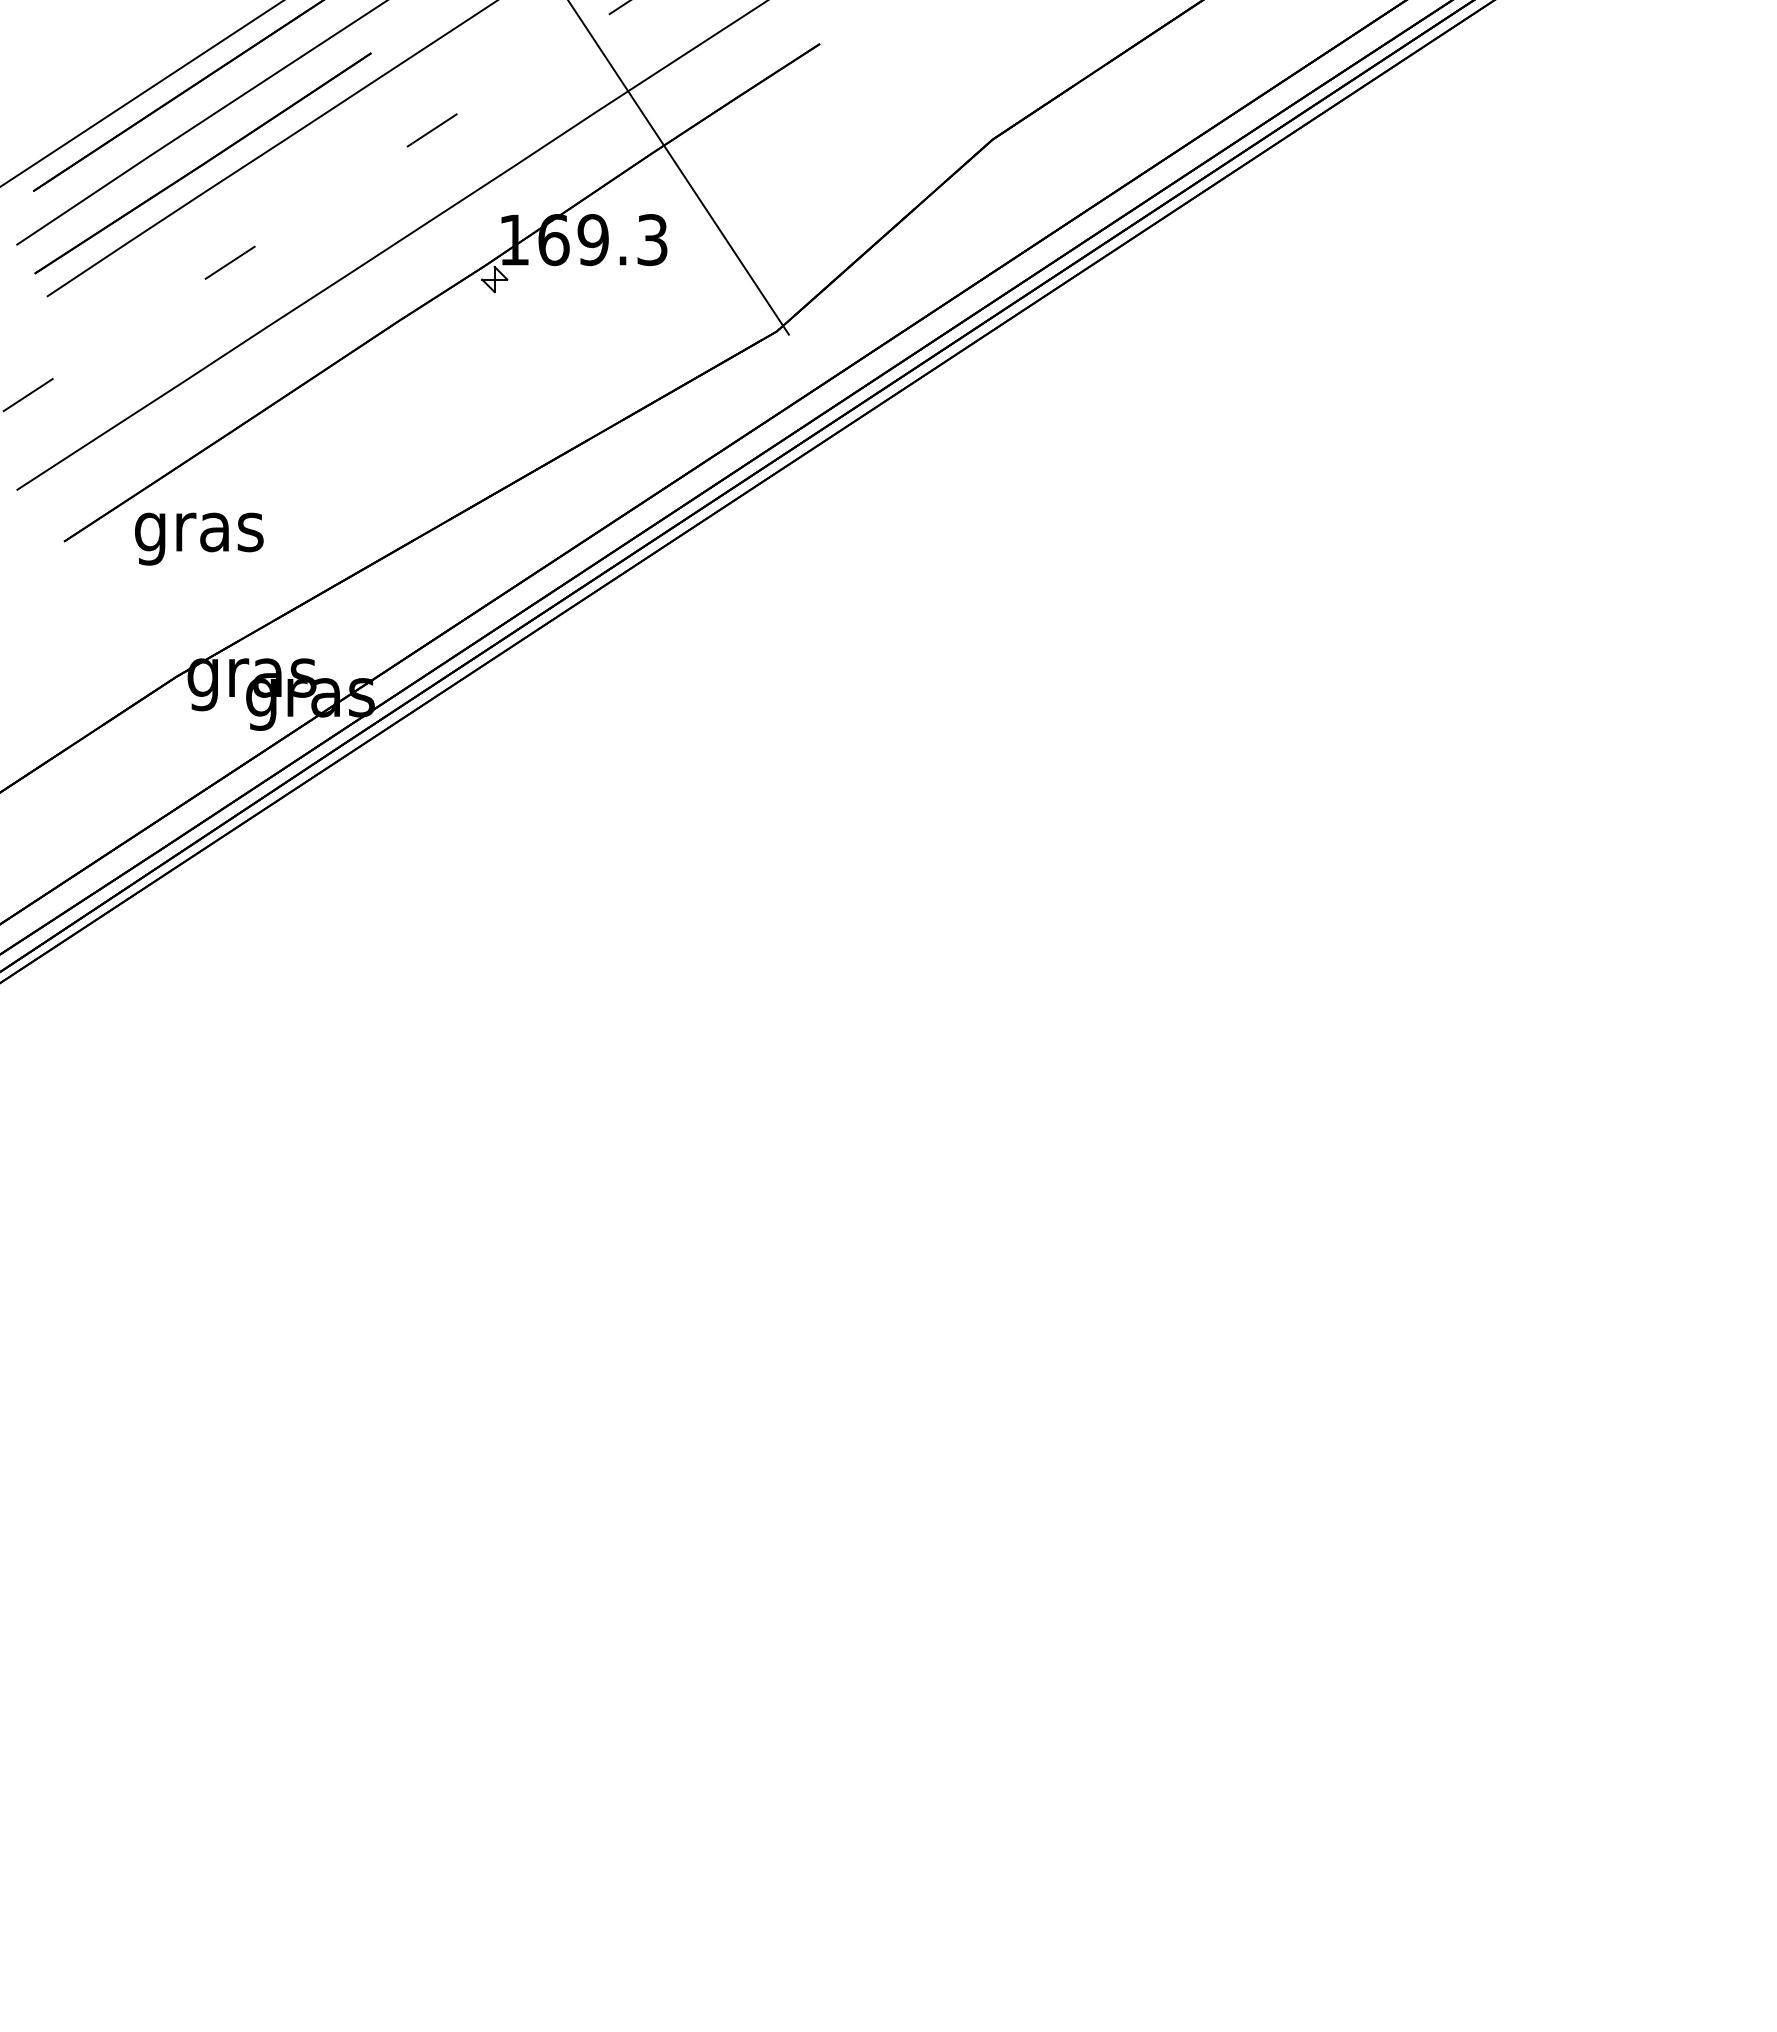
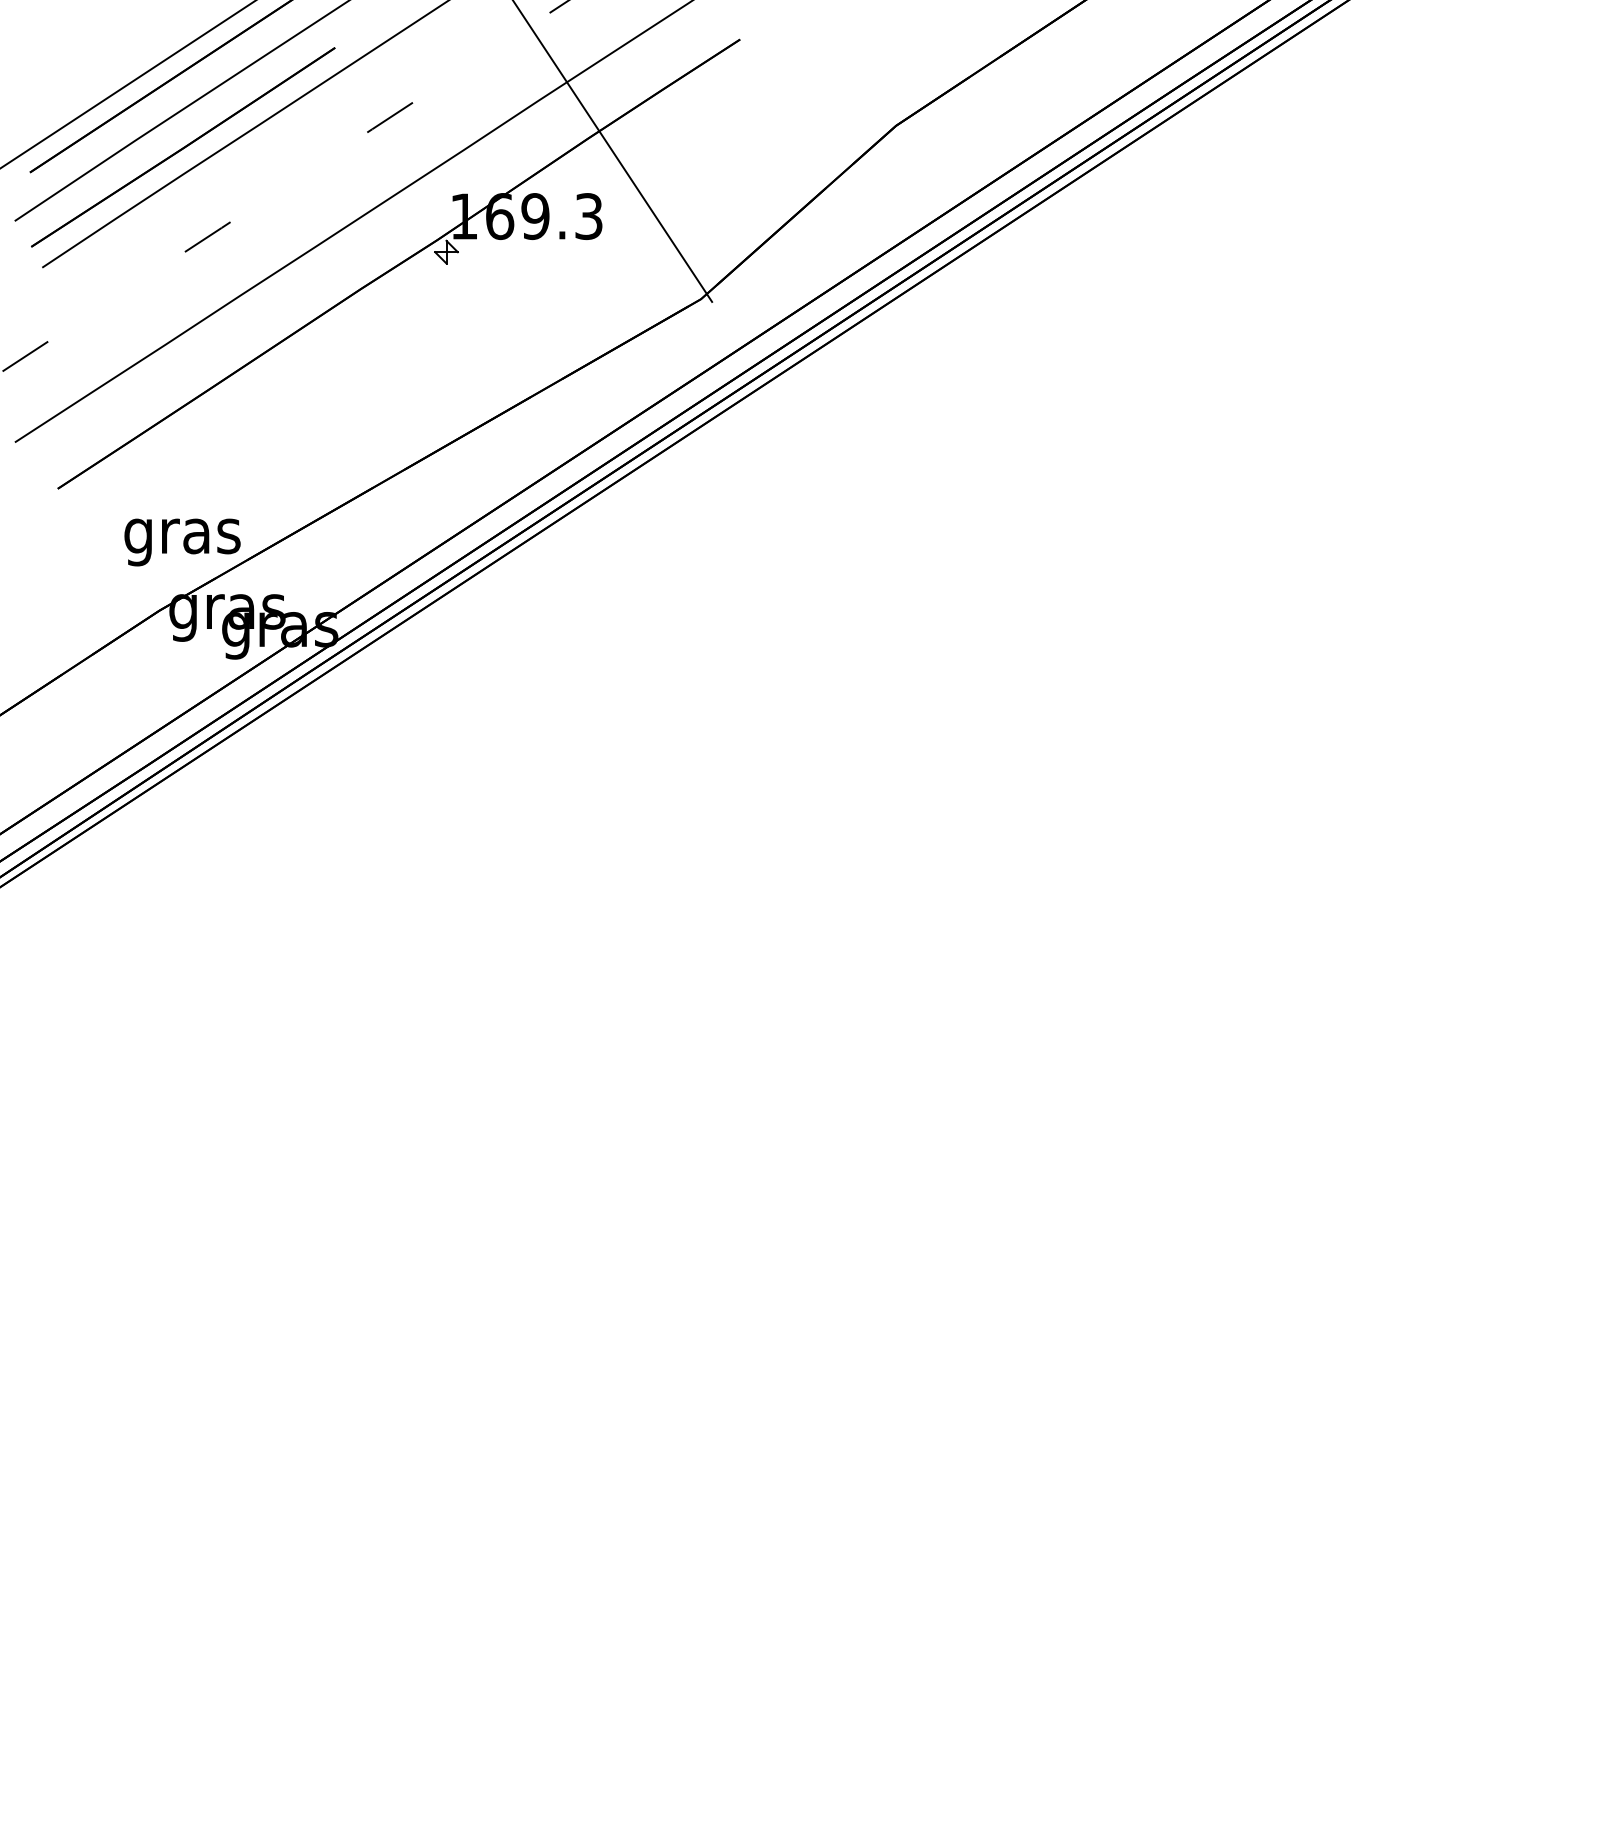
text: (199, 538) -> (182, 541), moved

